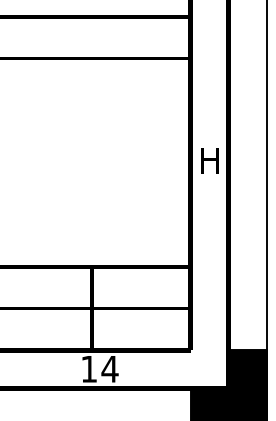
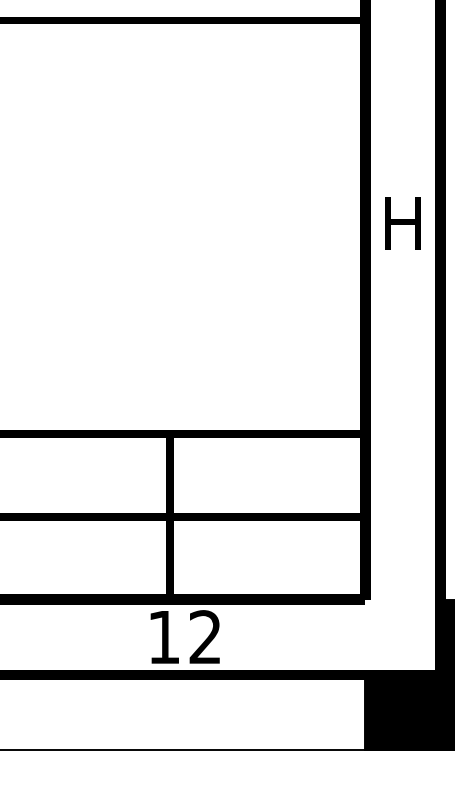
text: (109, 368) -> (204, 635), 14 -> 12

